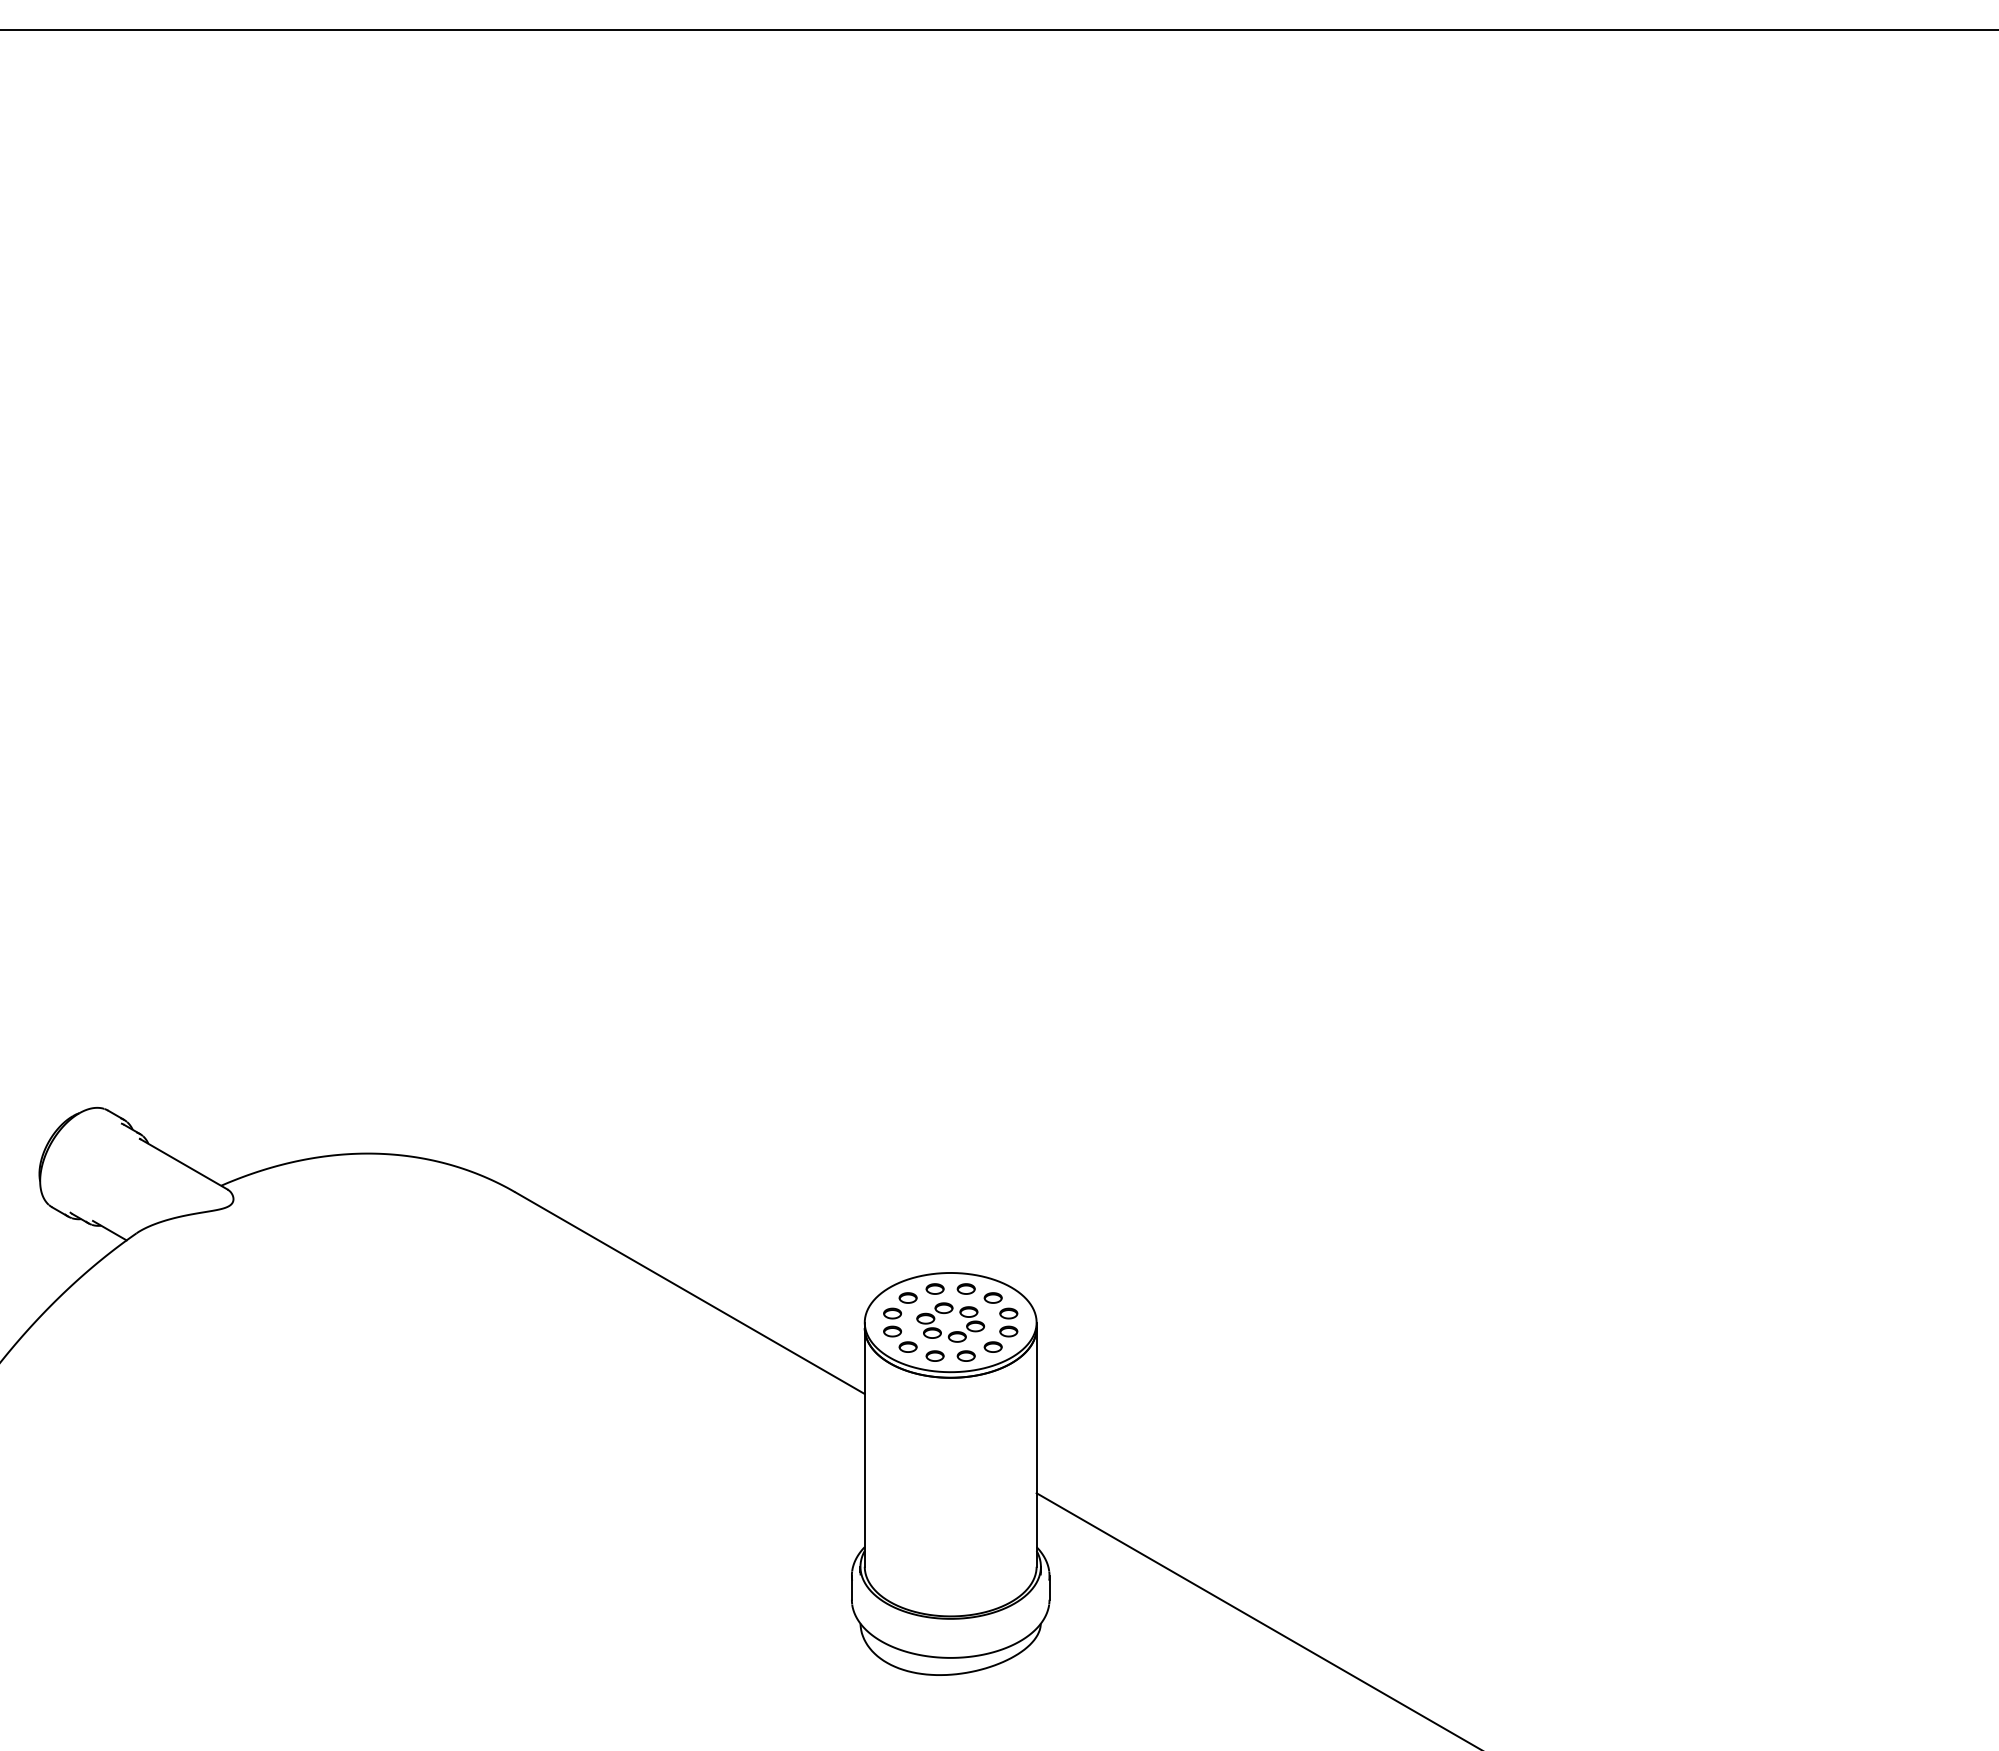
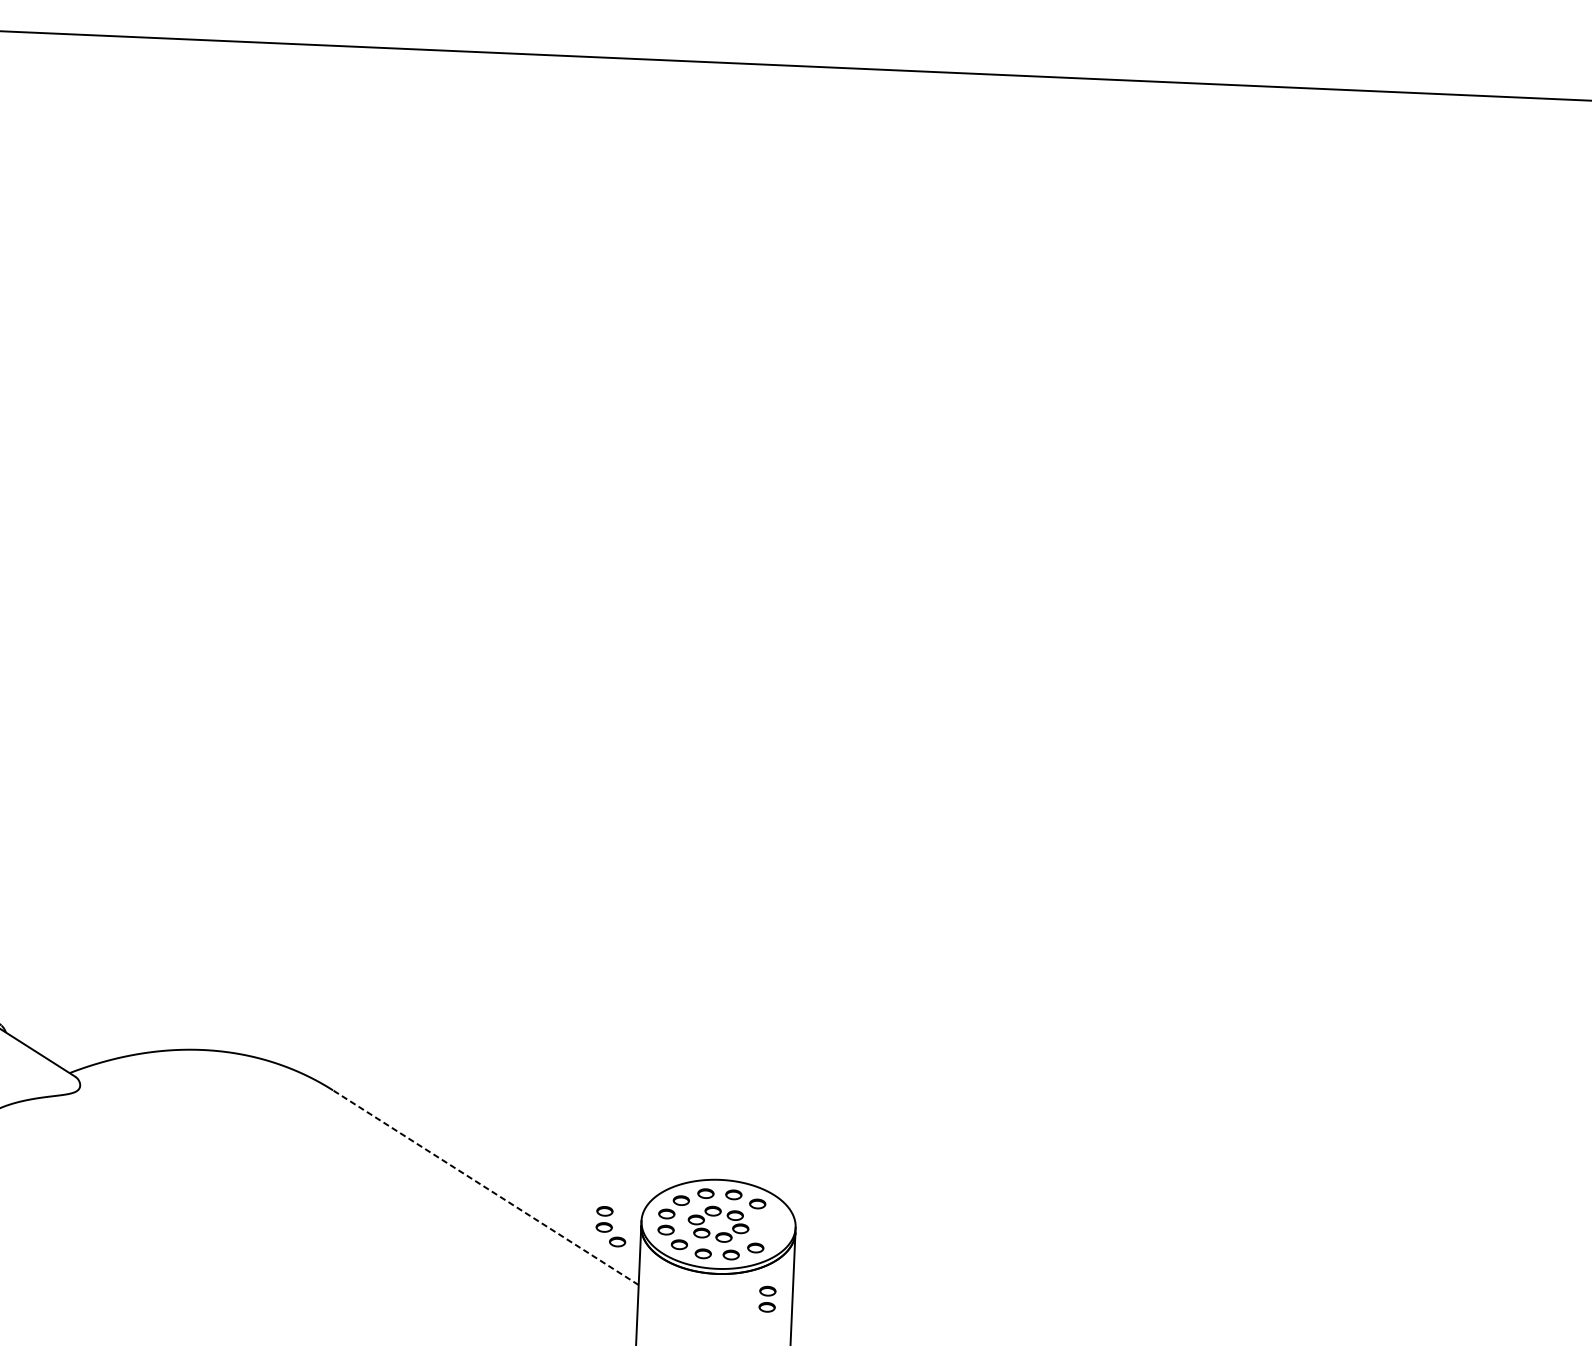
line: (689, 1293) -> (485, 1188), solid -> dashed
part: (1008, 1322) -> (767, 1299), moved
part: (831, 1329) -> (611, 1225), added

